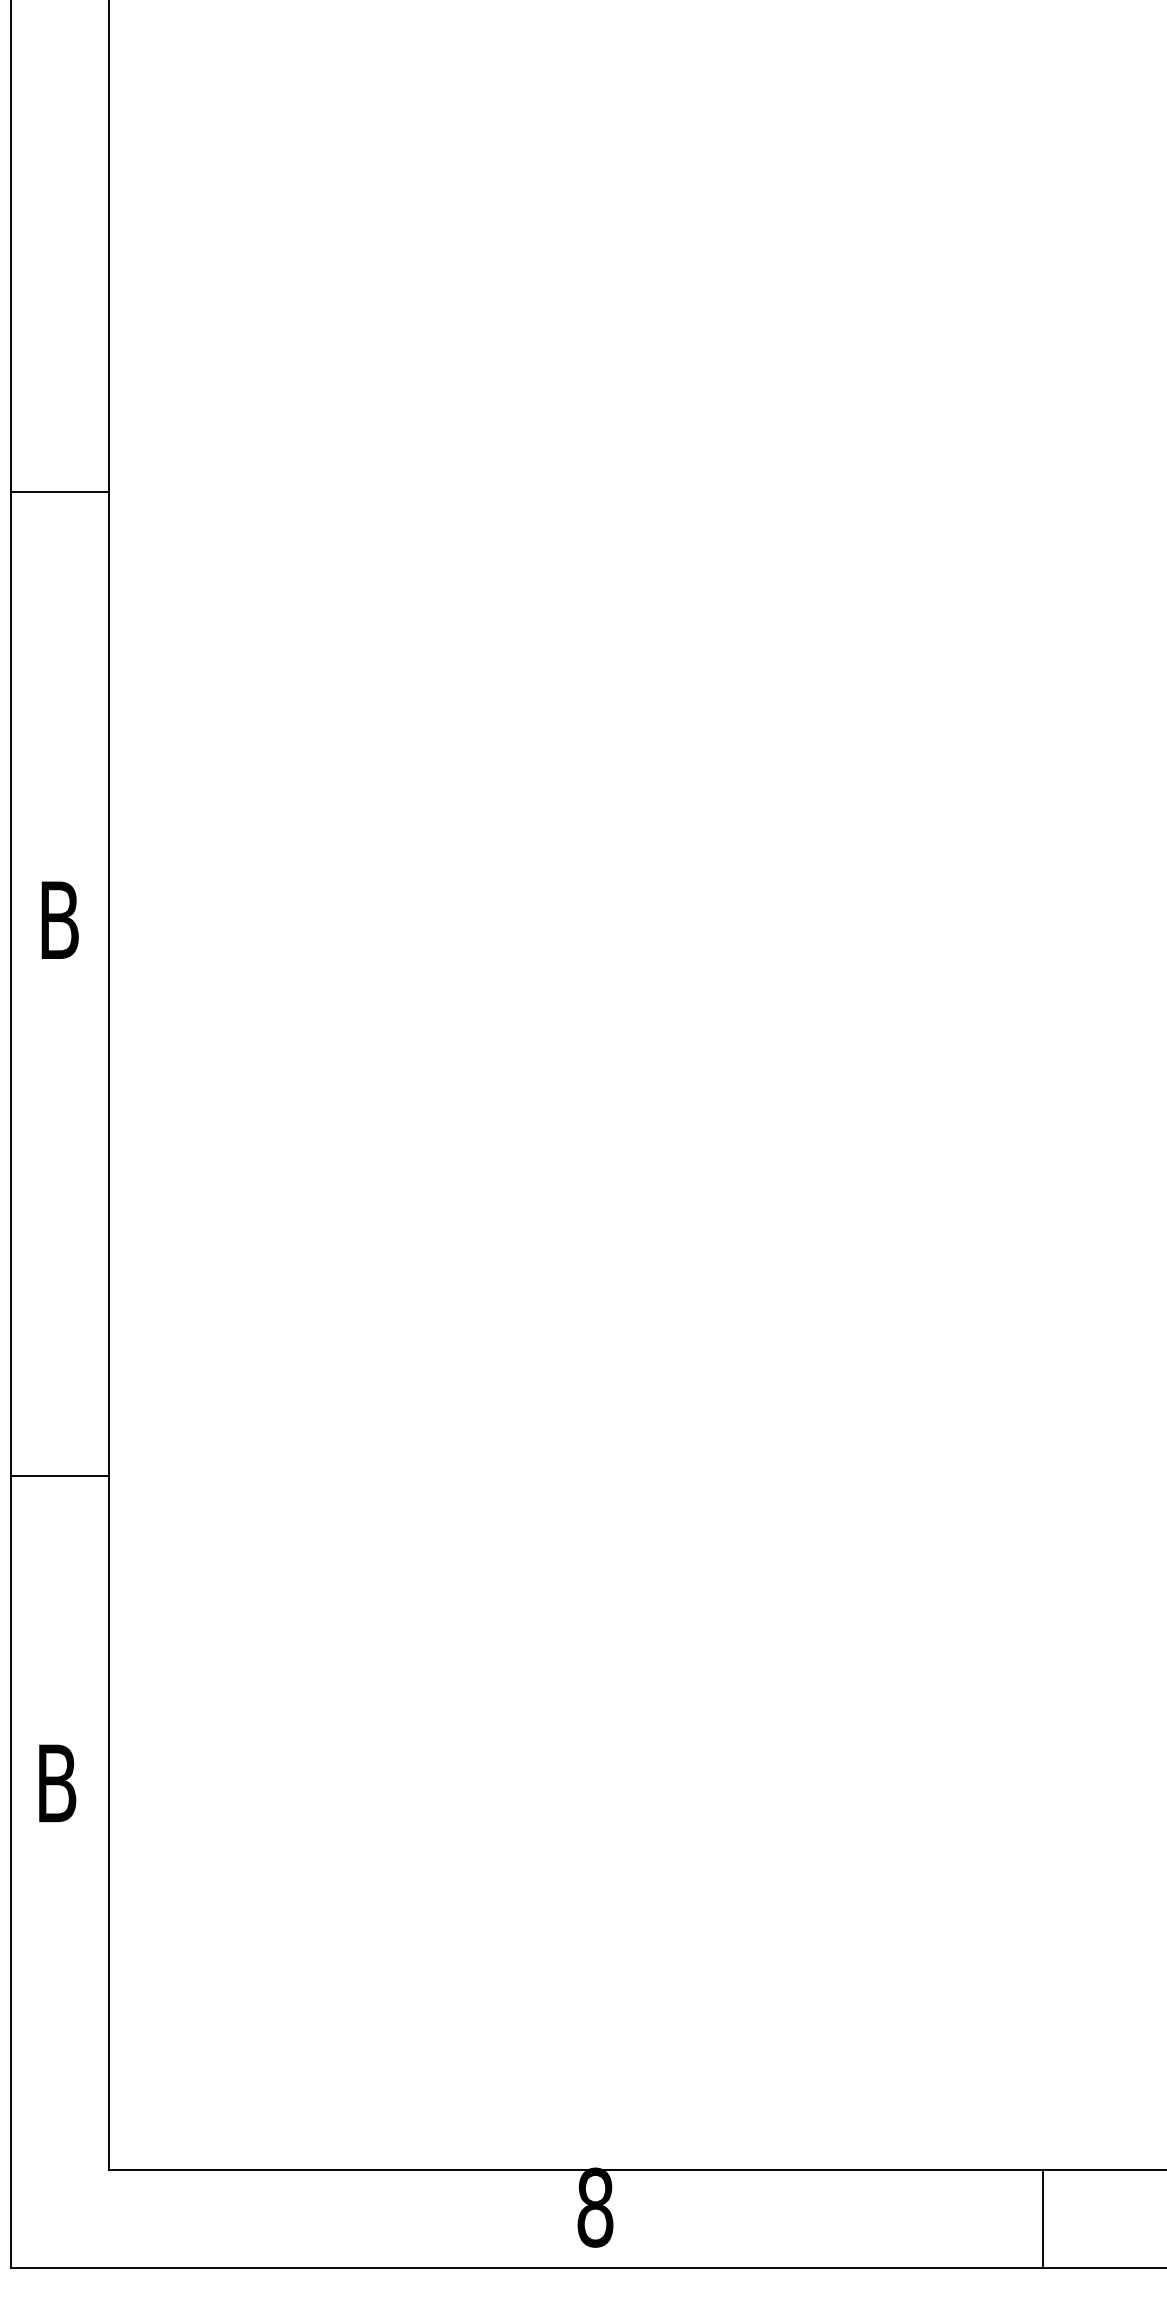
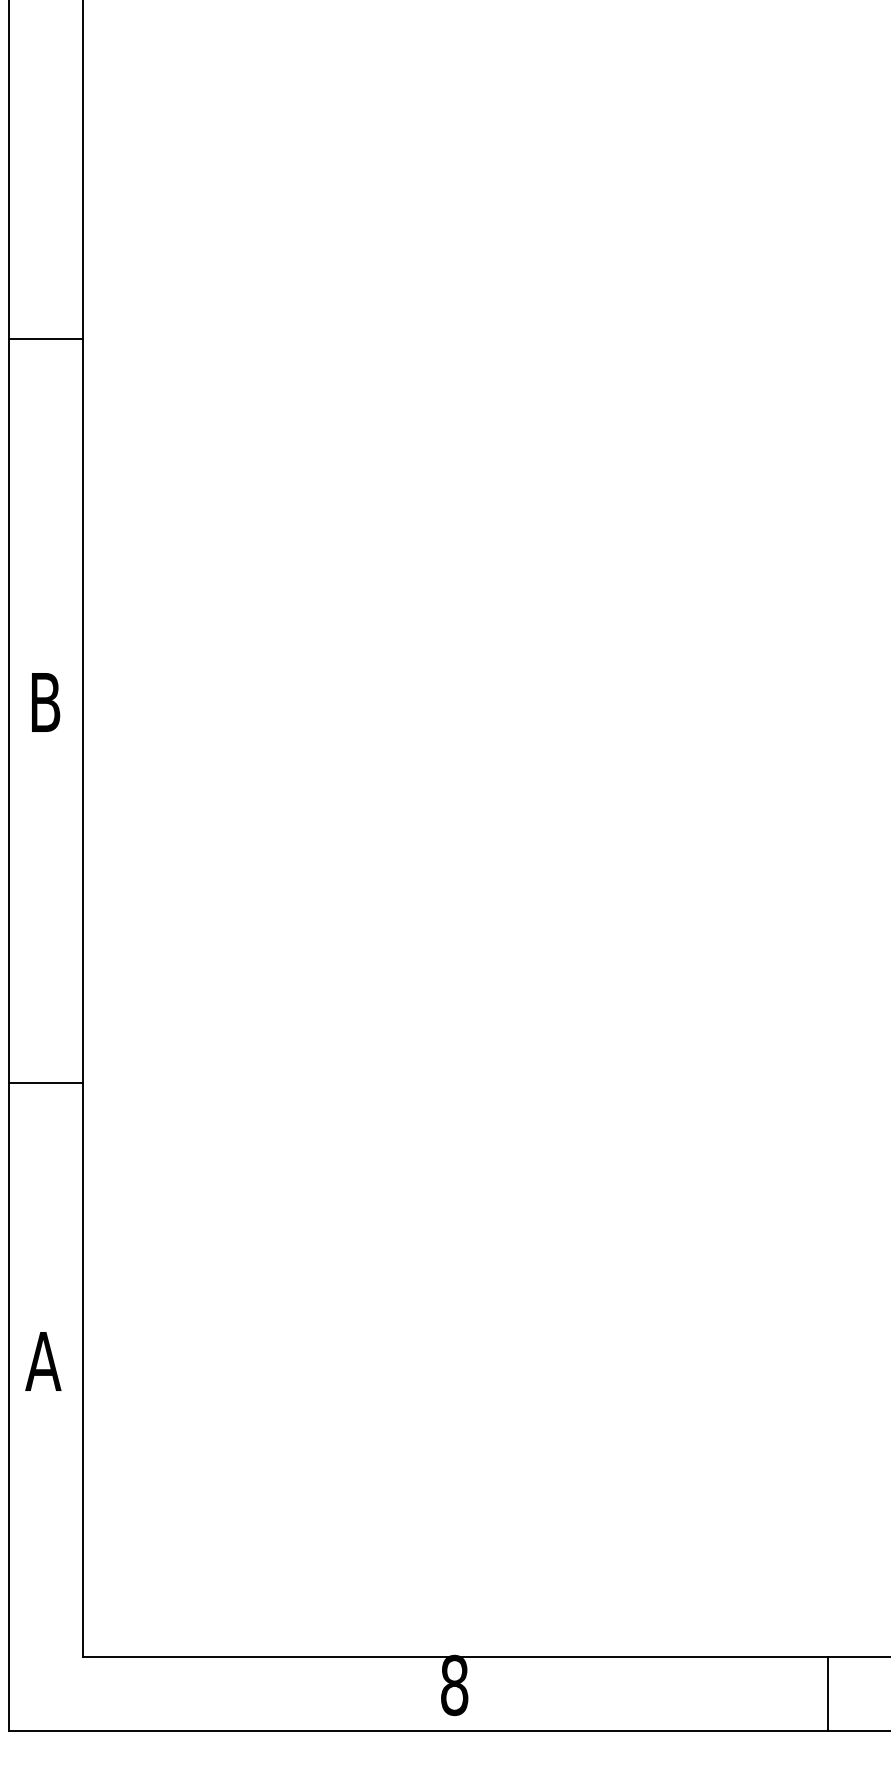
line: (59, 491) -> (45, 338), moved
line: (59, 1476) -> (45, 1083), moved
text: (56, 1783) -> (43, 1361), B -> A
line: (1042, 2218) -> (827, 1693), moved

